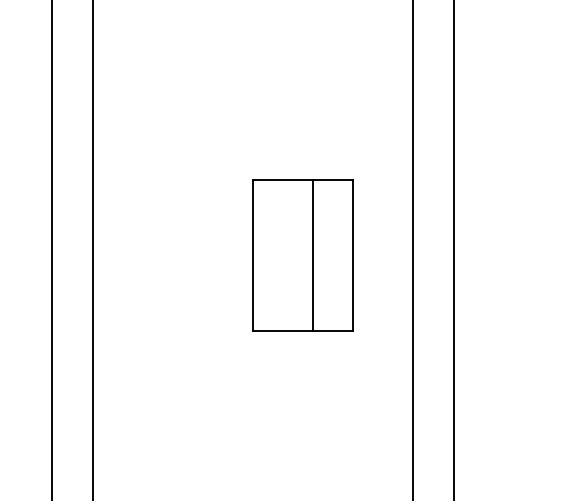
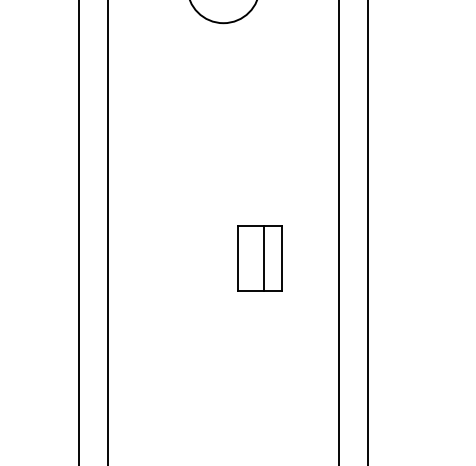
part: (302, 255) -> (259, 258), size x0.6

